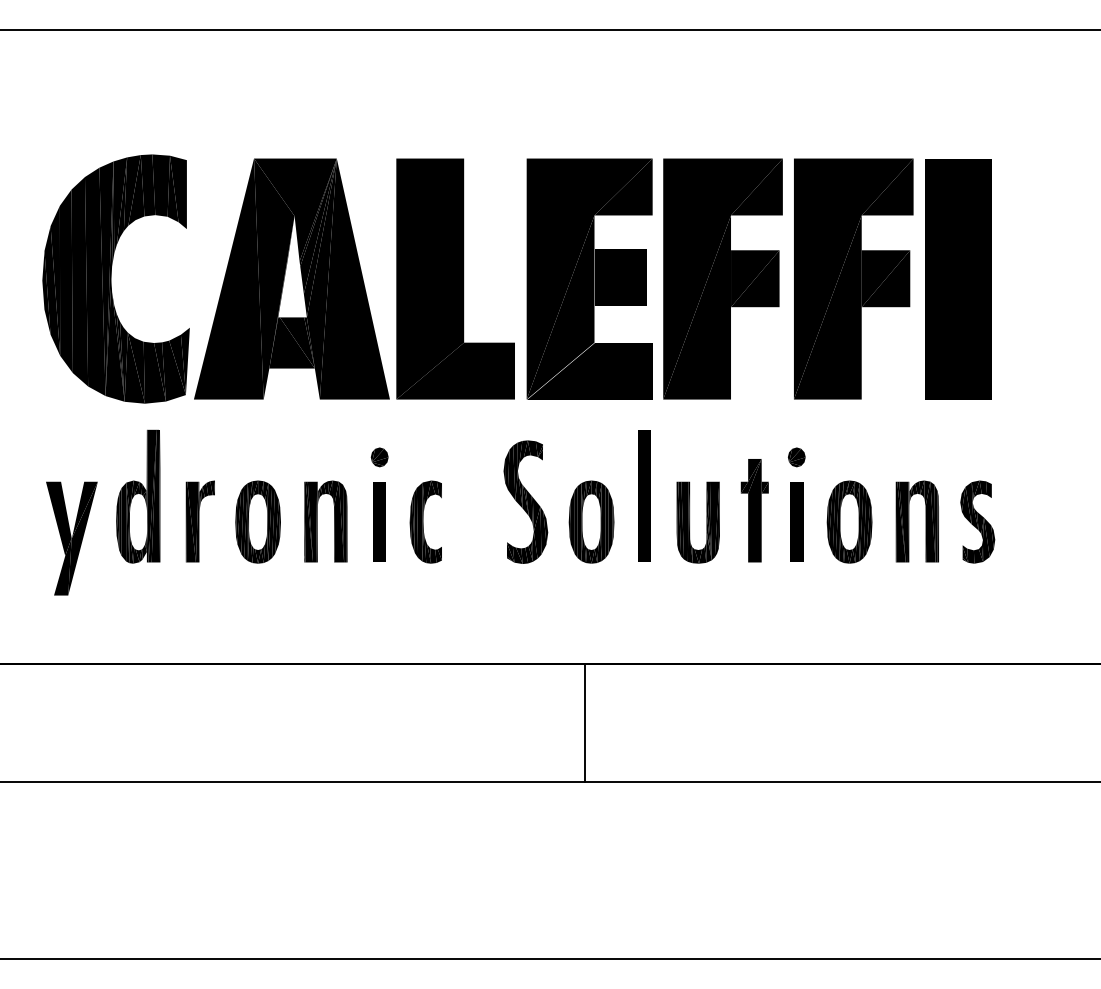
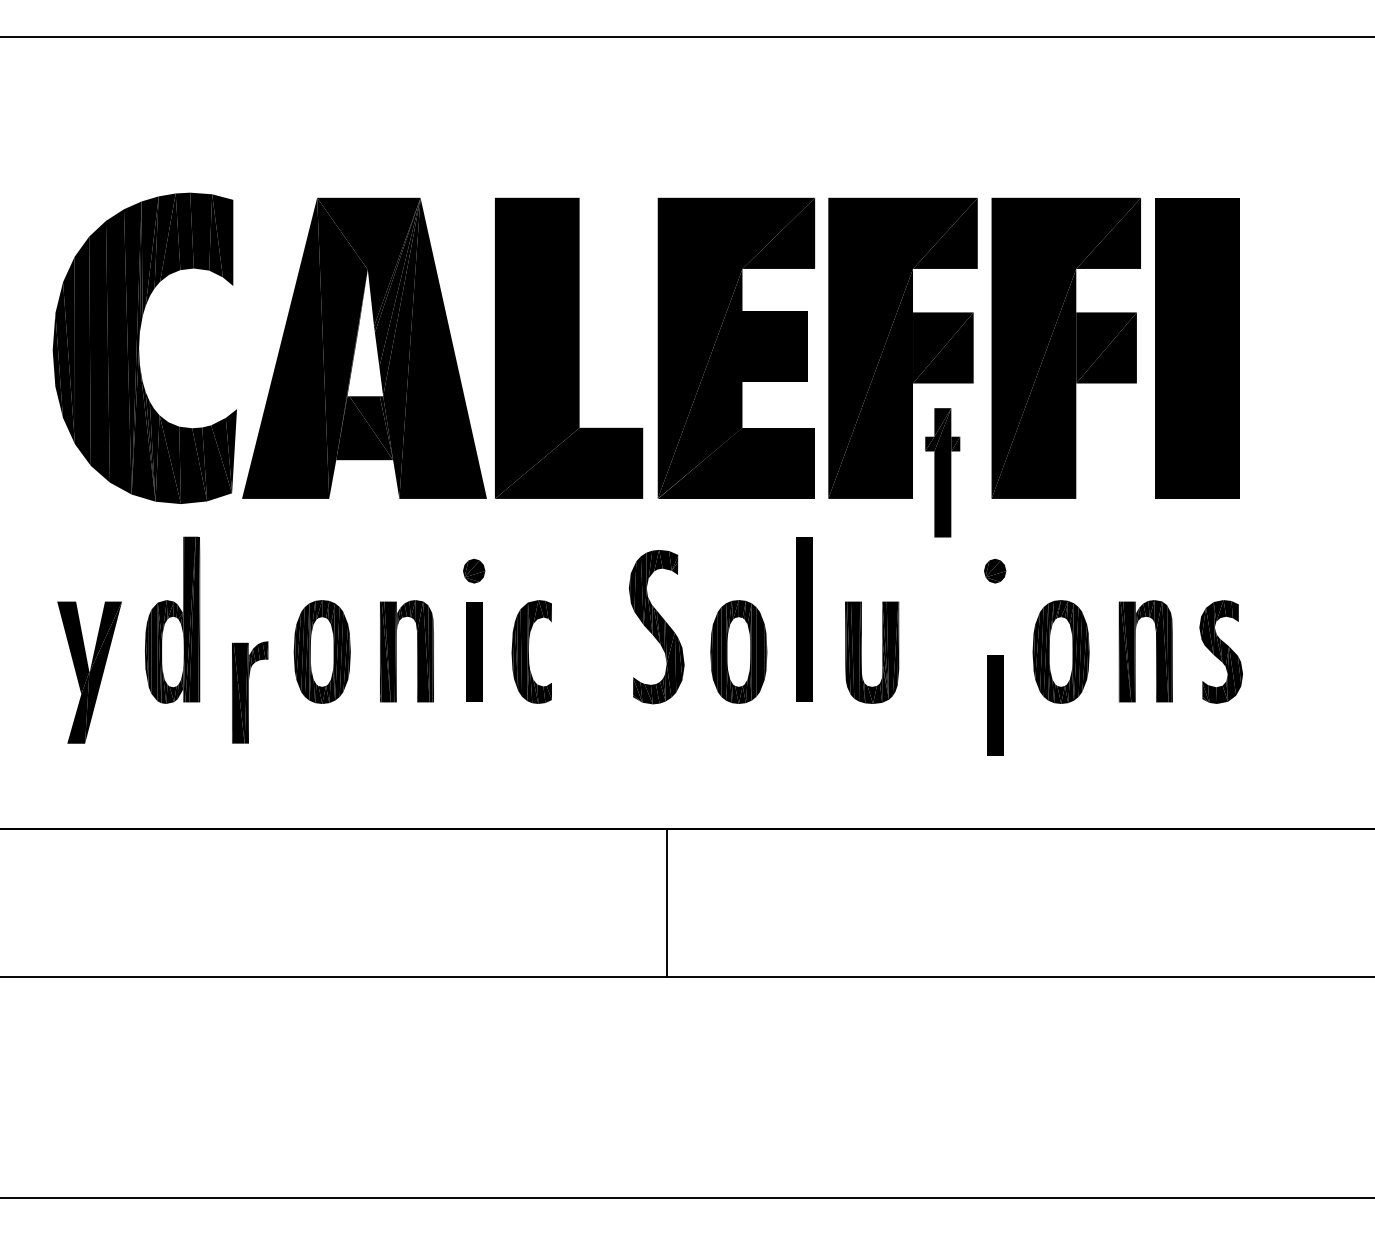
part: (754, 510) -> (942, 472), moved
part: (199, 521) -> (249, 692), moved
part: (796, 521) -> (994, 704), moved
line: (585, 723) -> (667, 903), moved

